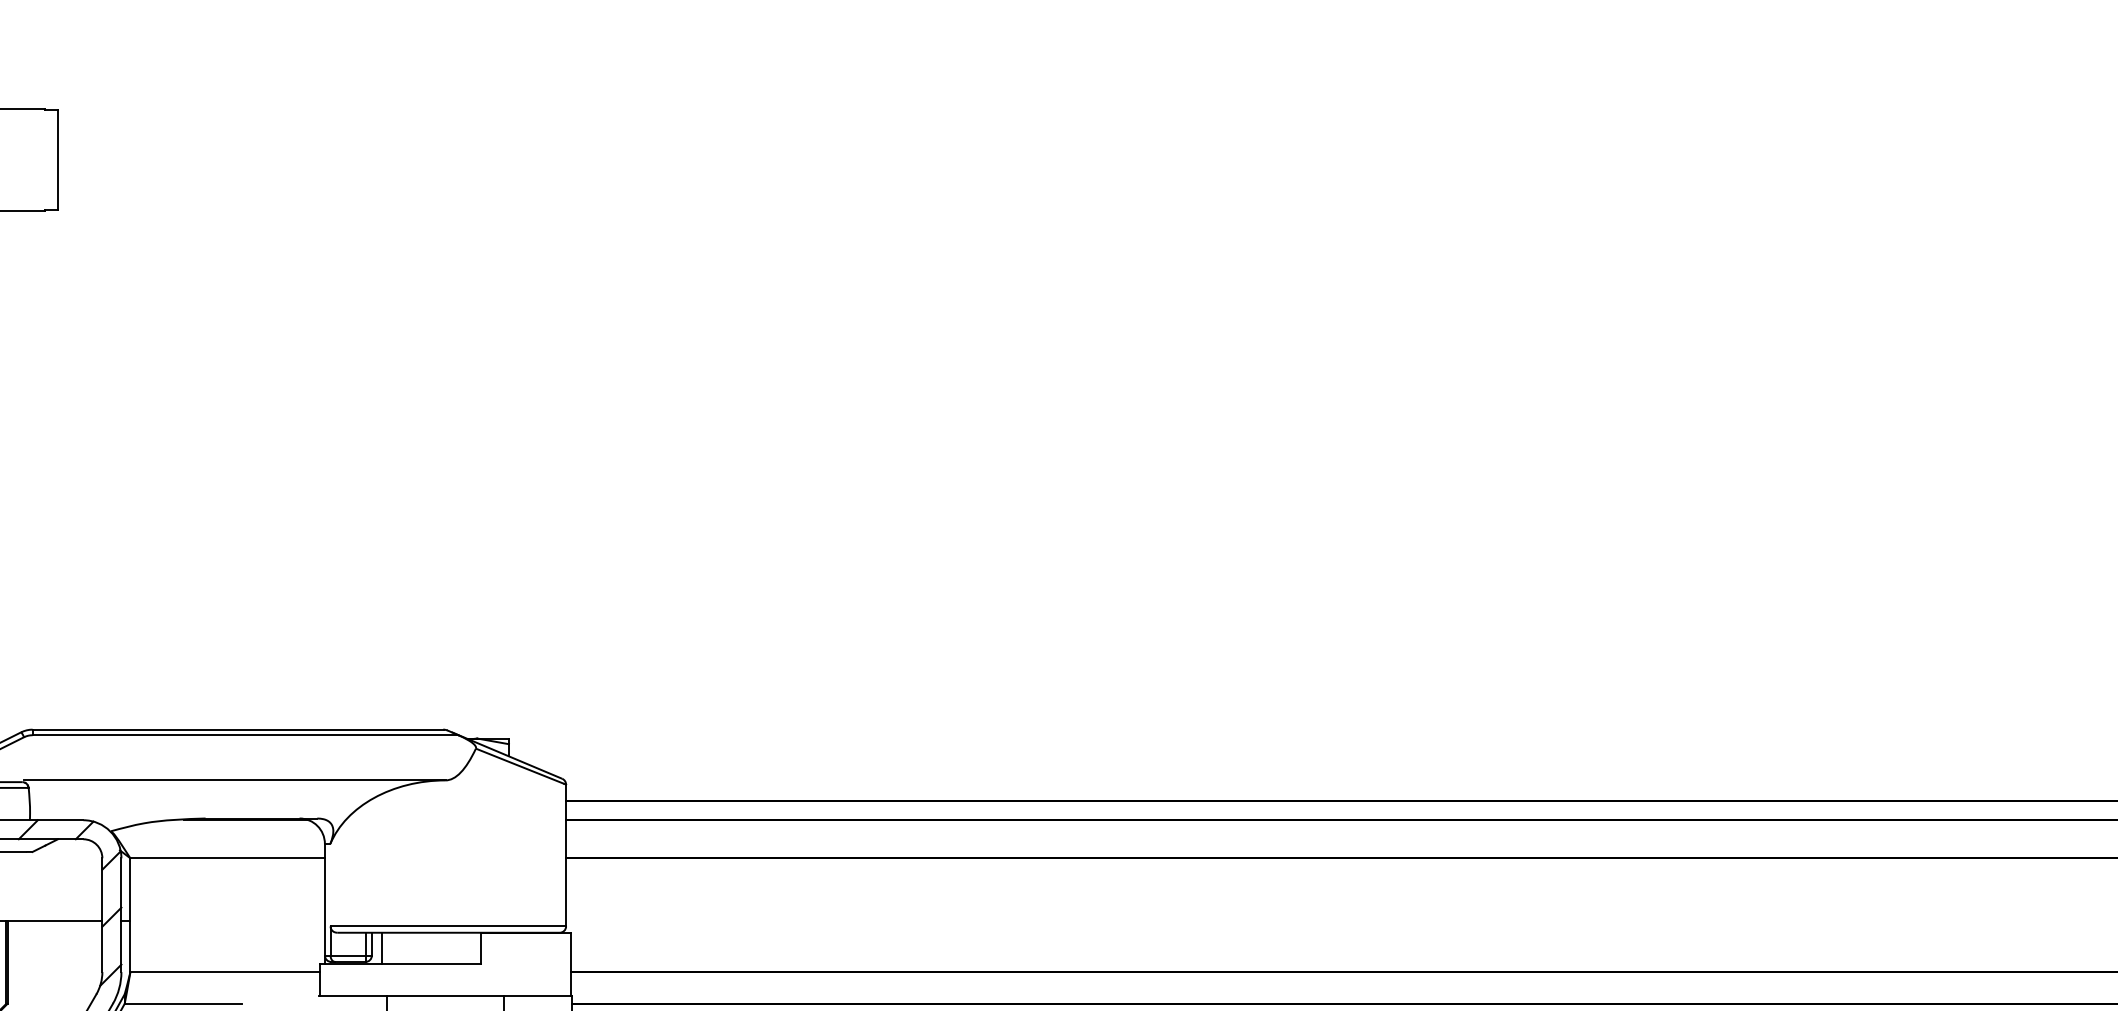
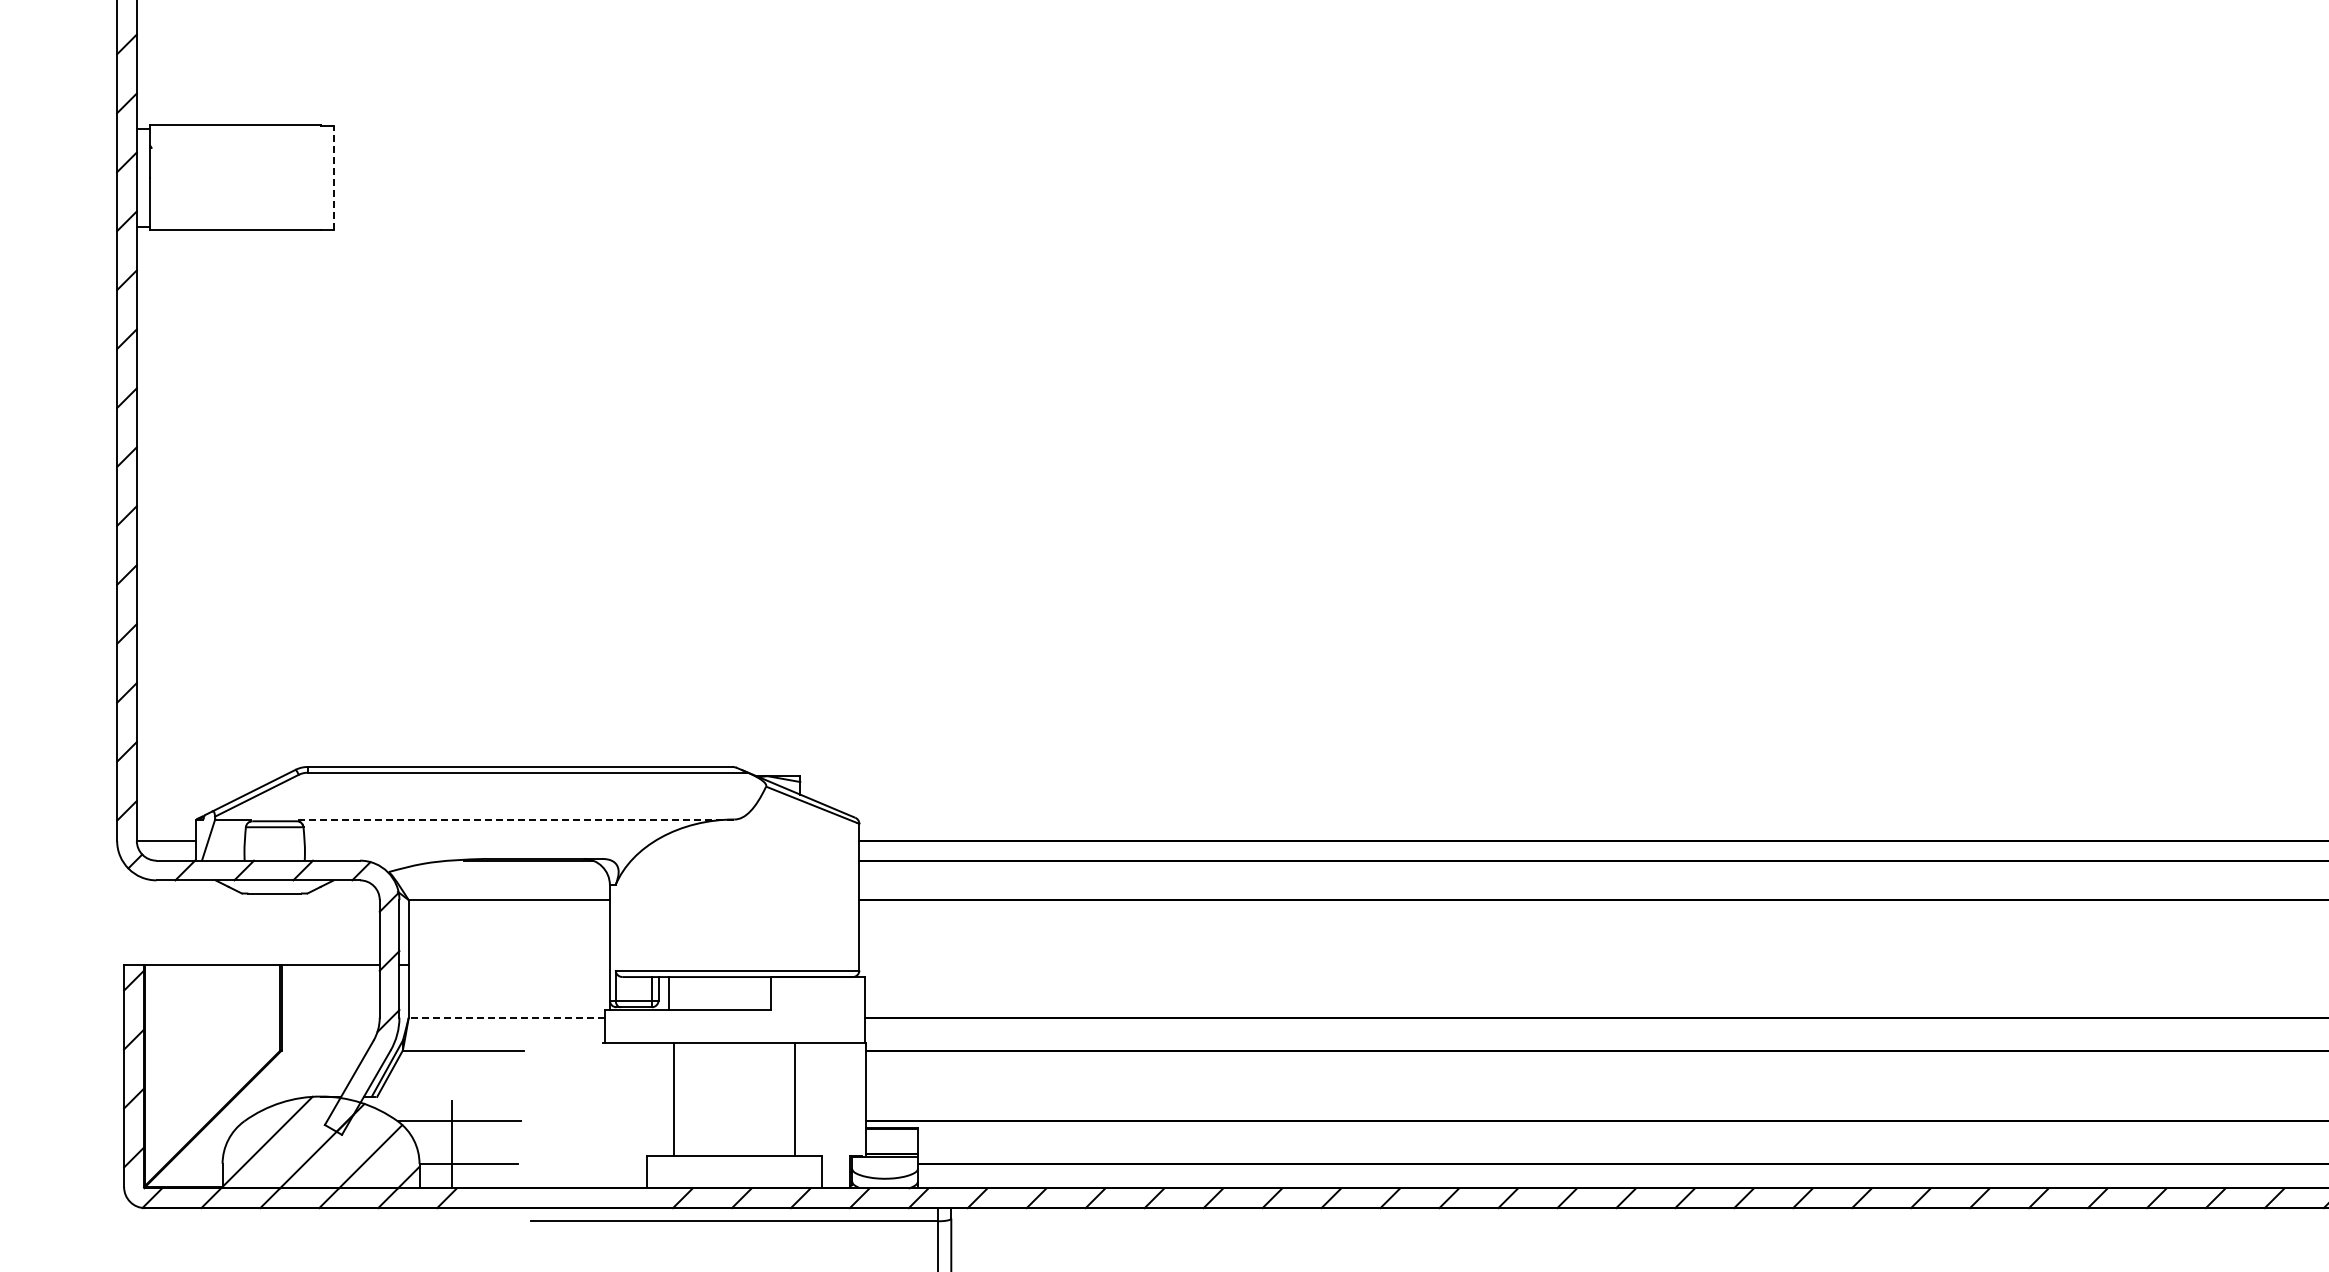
line: (57, 159) -> (333, 177), solid -> dashed
line: (235, 780) -> (517, 819), solid -> dashed
line: (224, 971) -> (506, 1017), solid -> dashed

